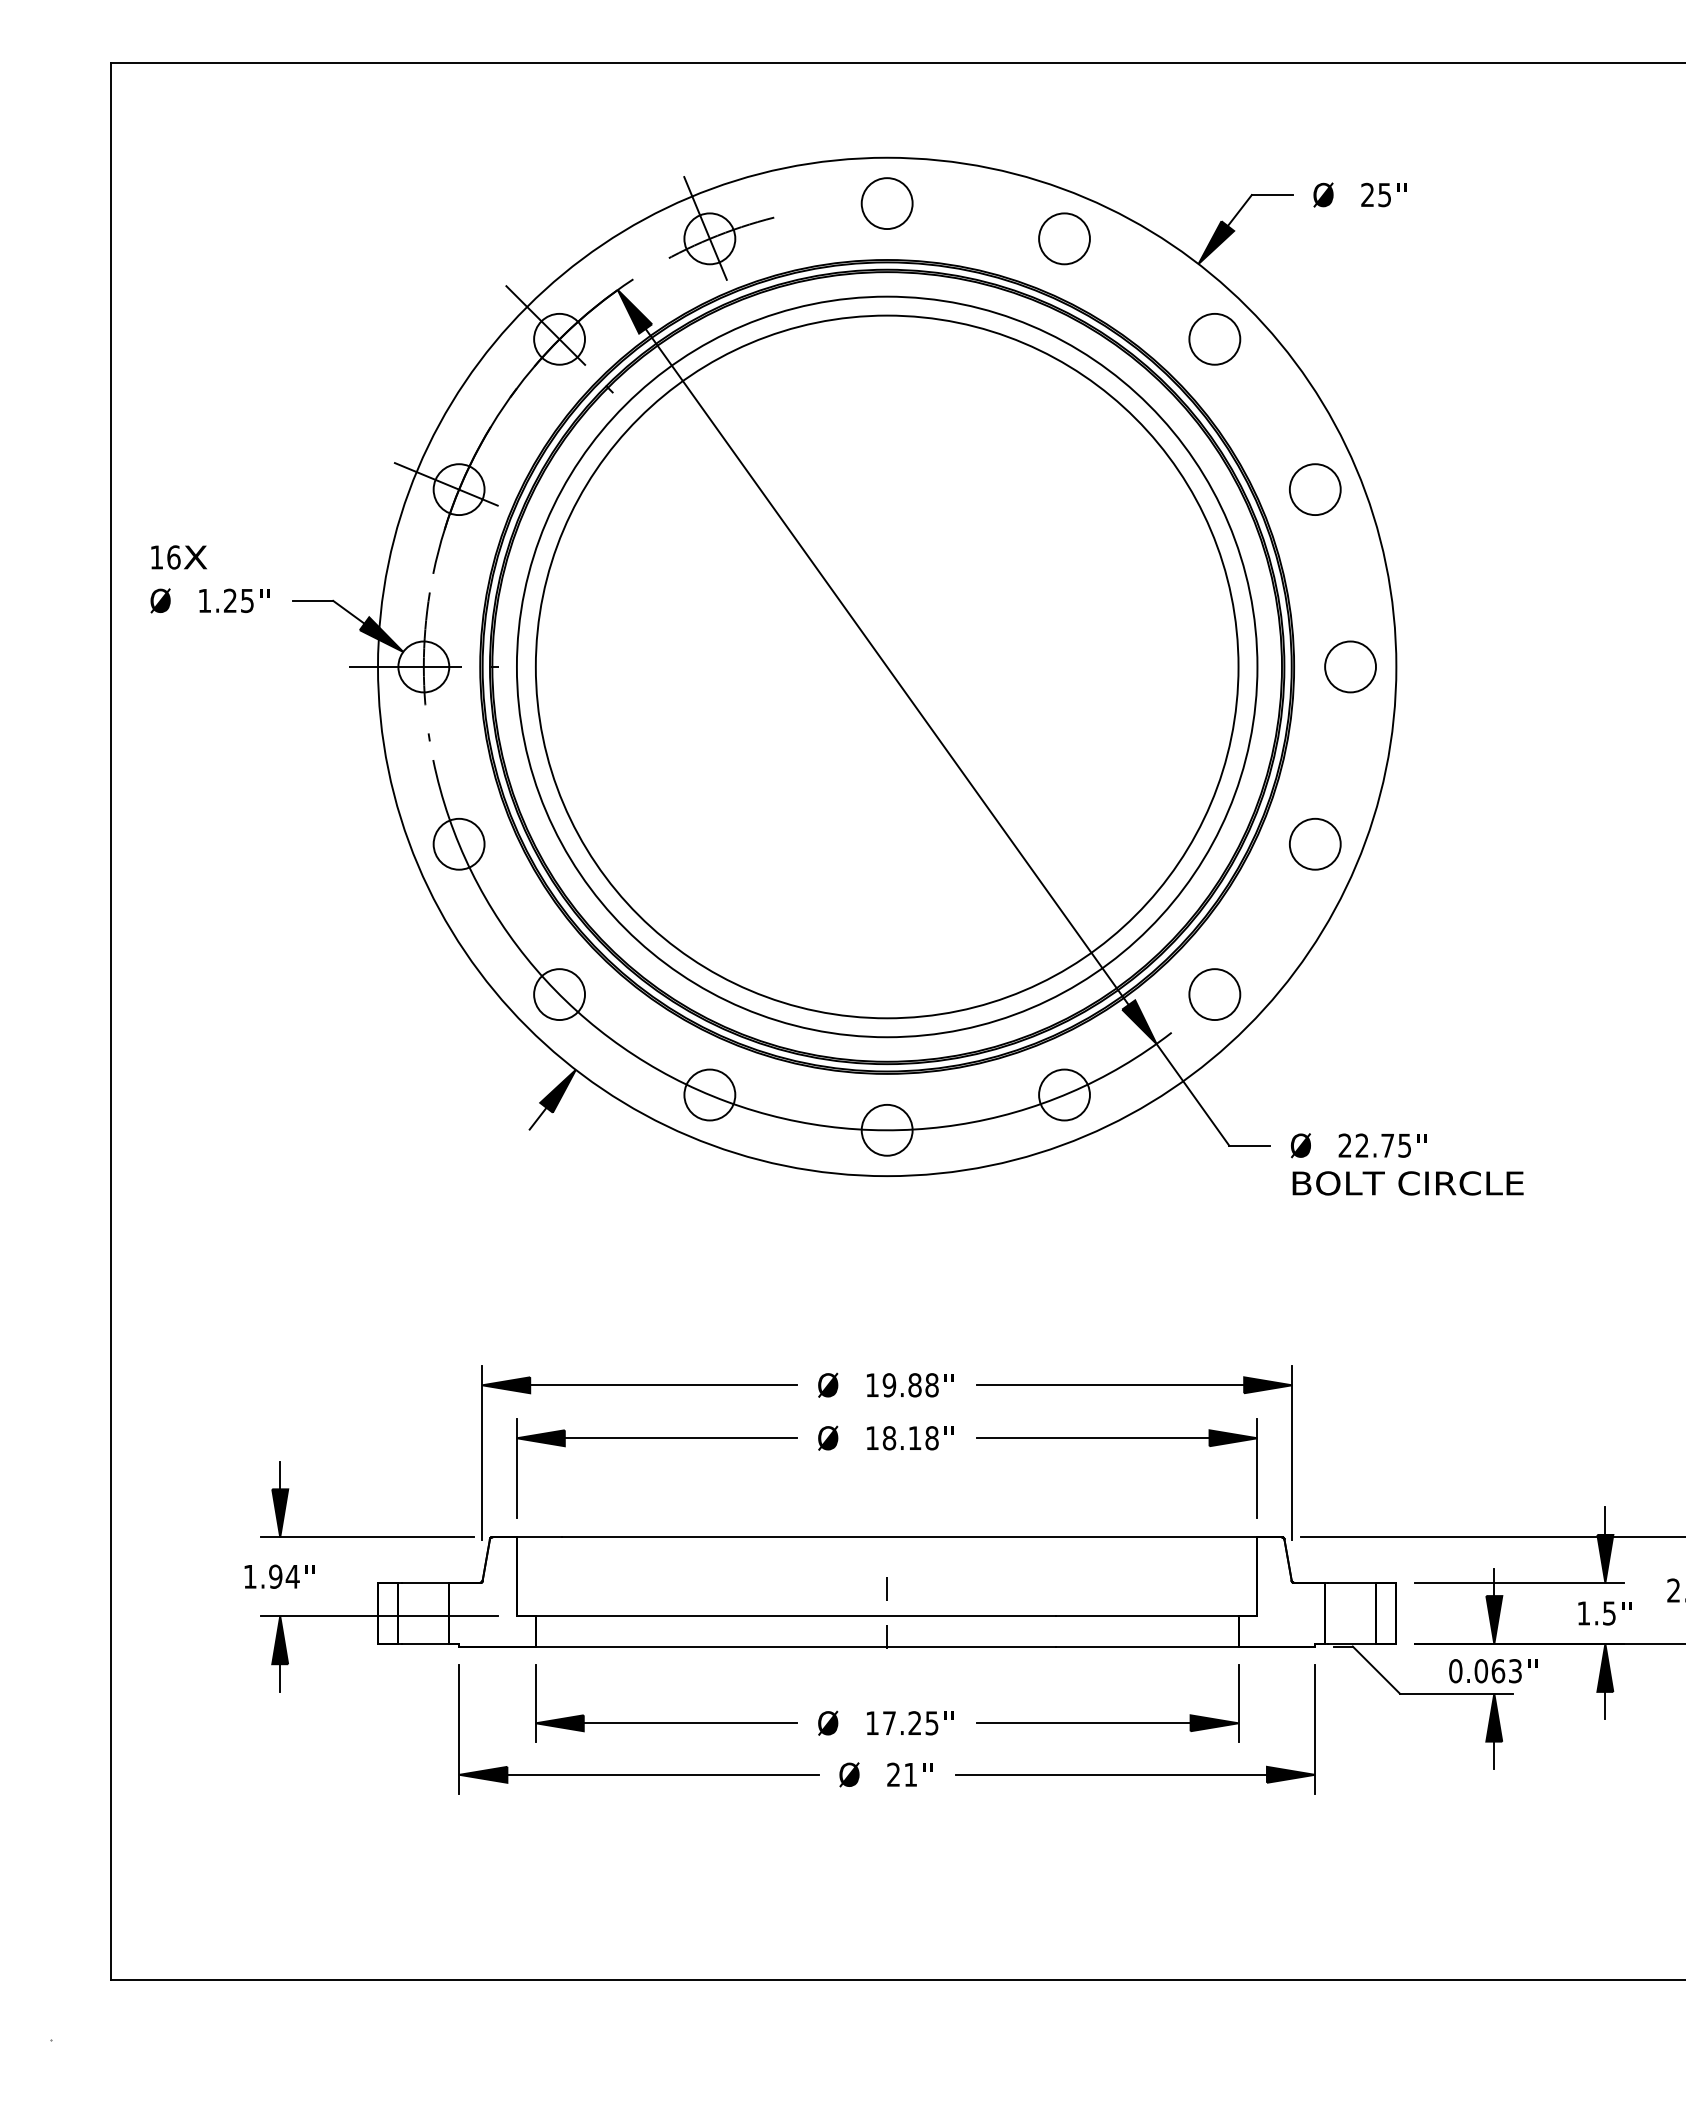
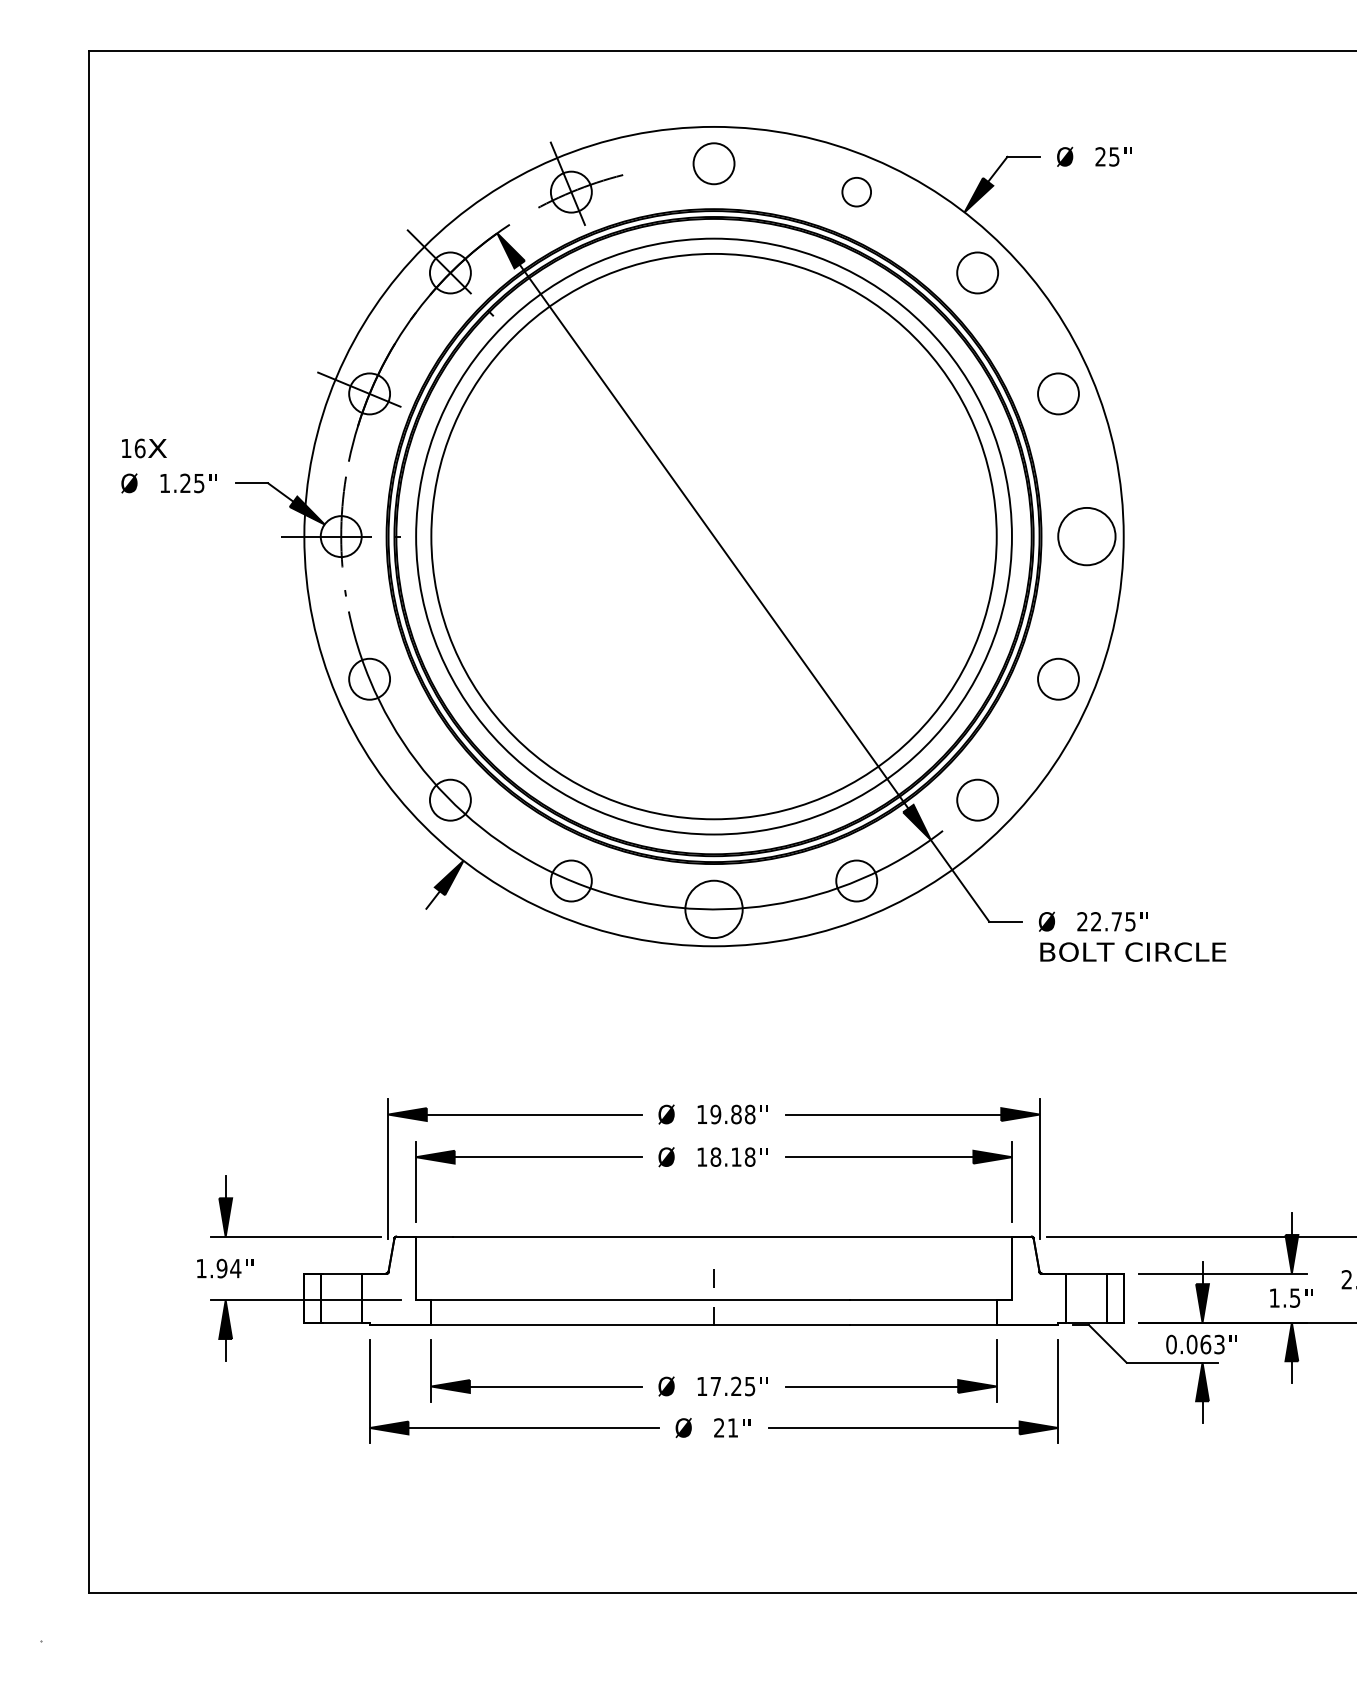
circle: (1064, 238) -> (856, 191), size x0.7
circle: (1350, 666) -> (1086, 536), size x1.4
circle: (886, 1129) -> (713, 908), size x1.4

